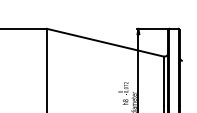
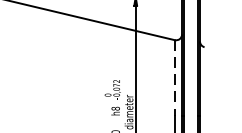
line: (163, 81) -> (174, 78), solid -> dashed

